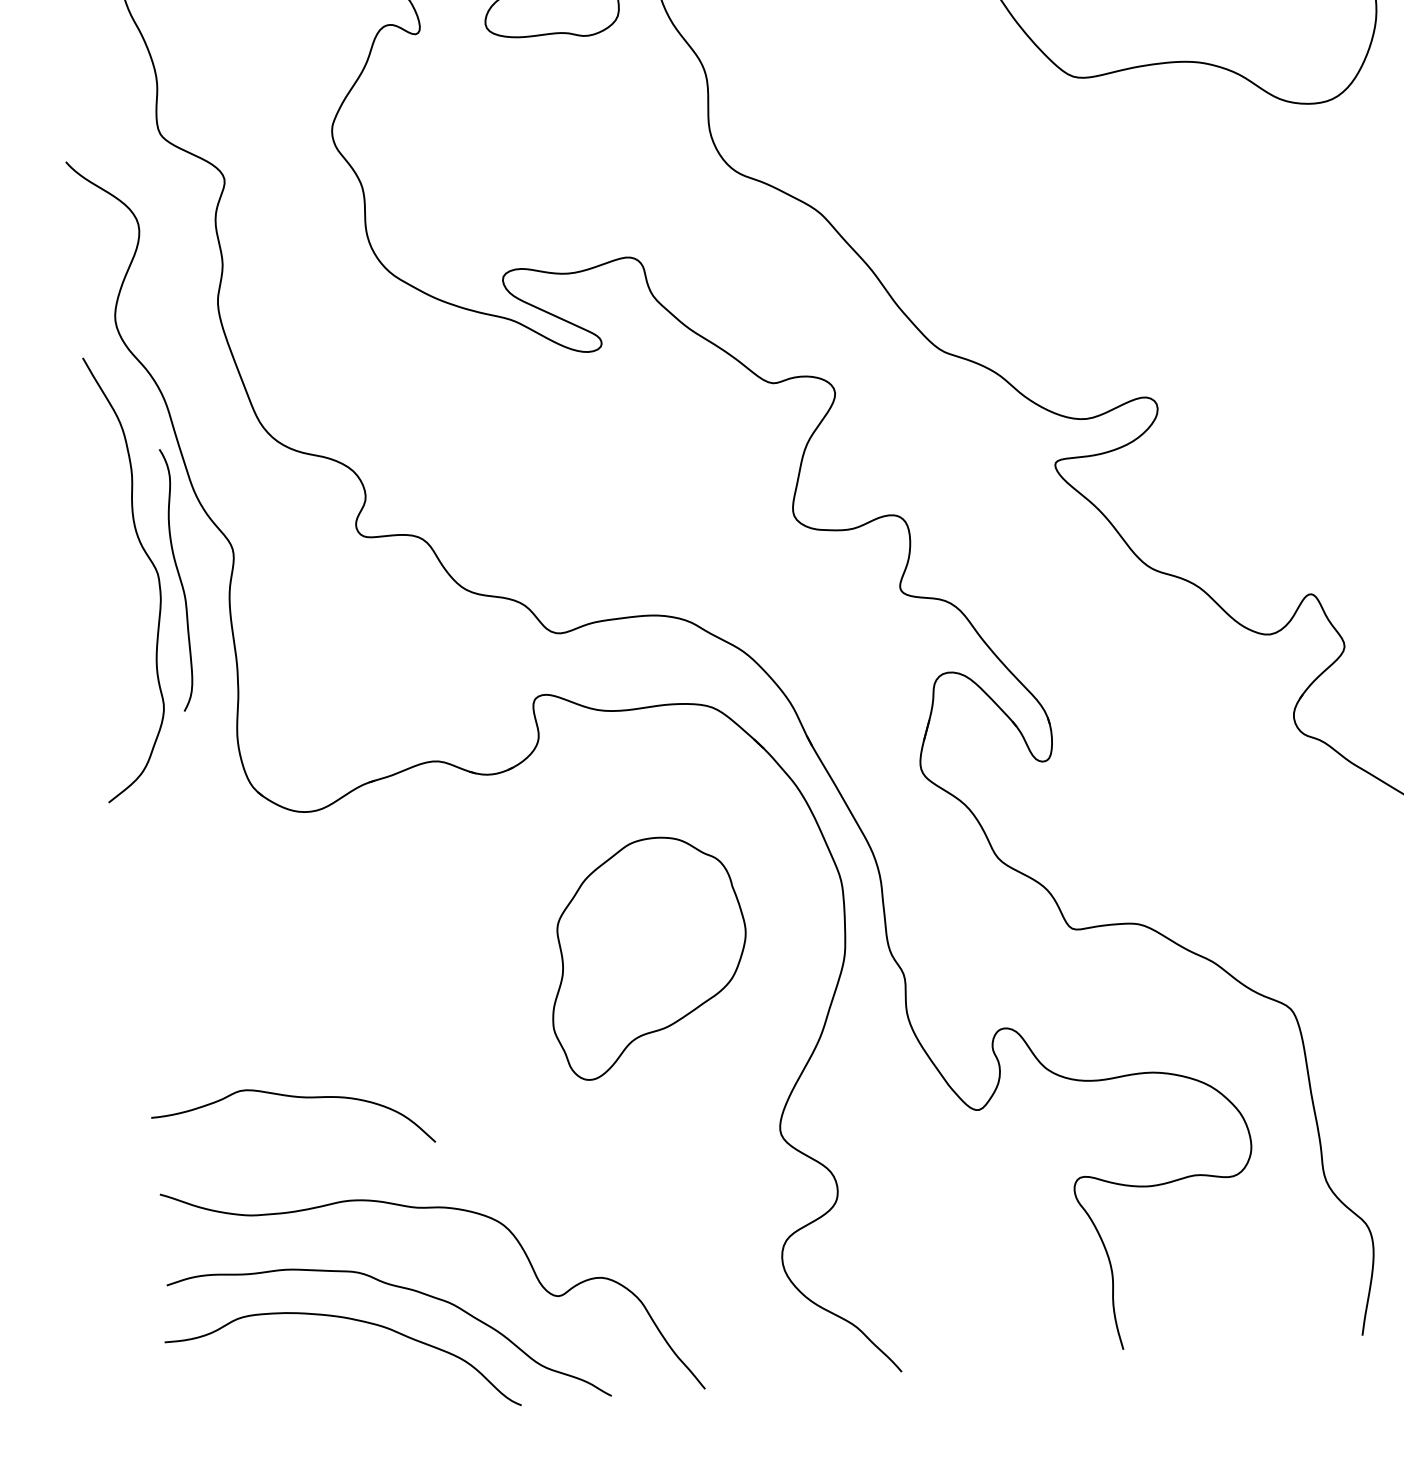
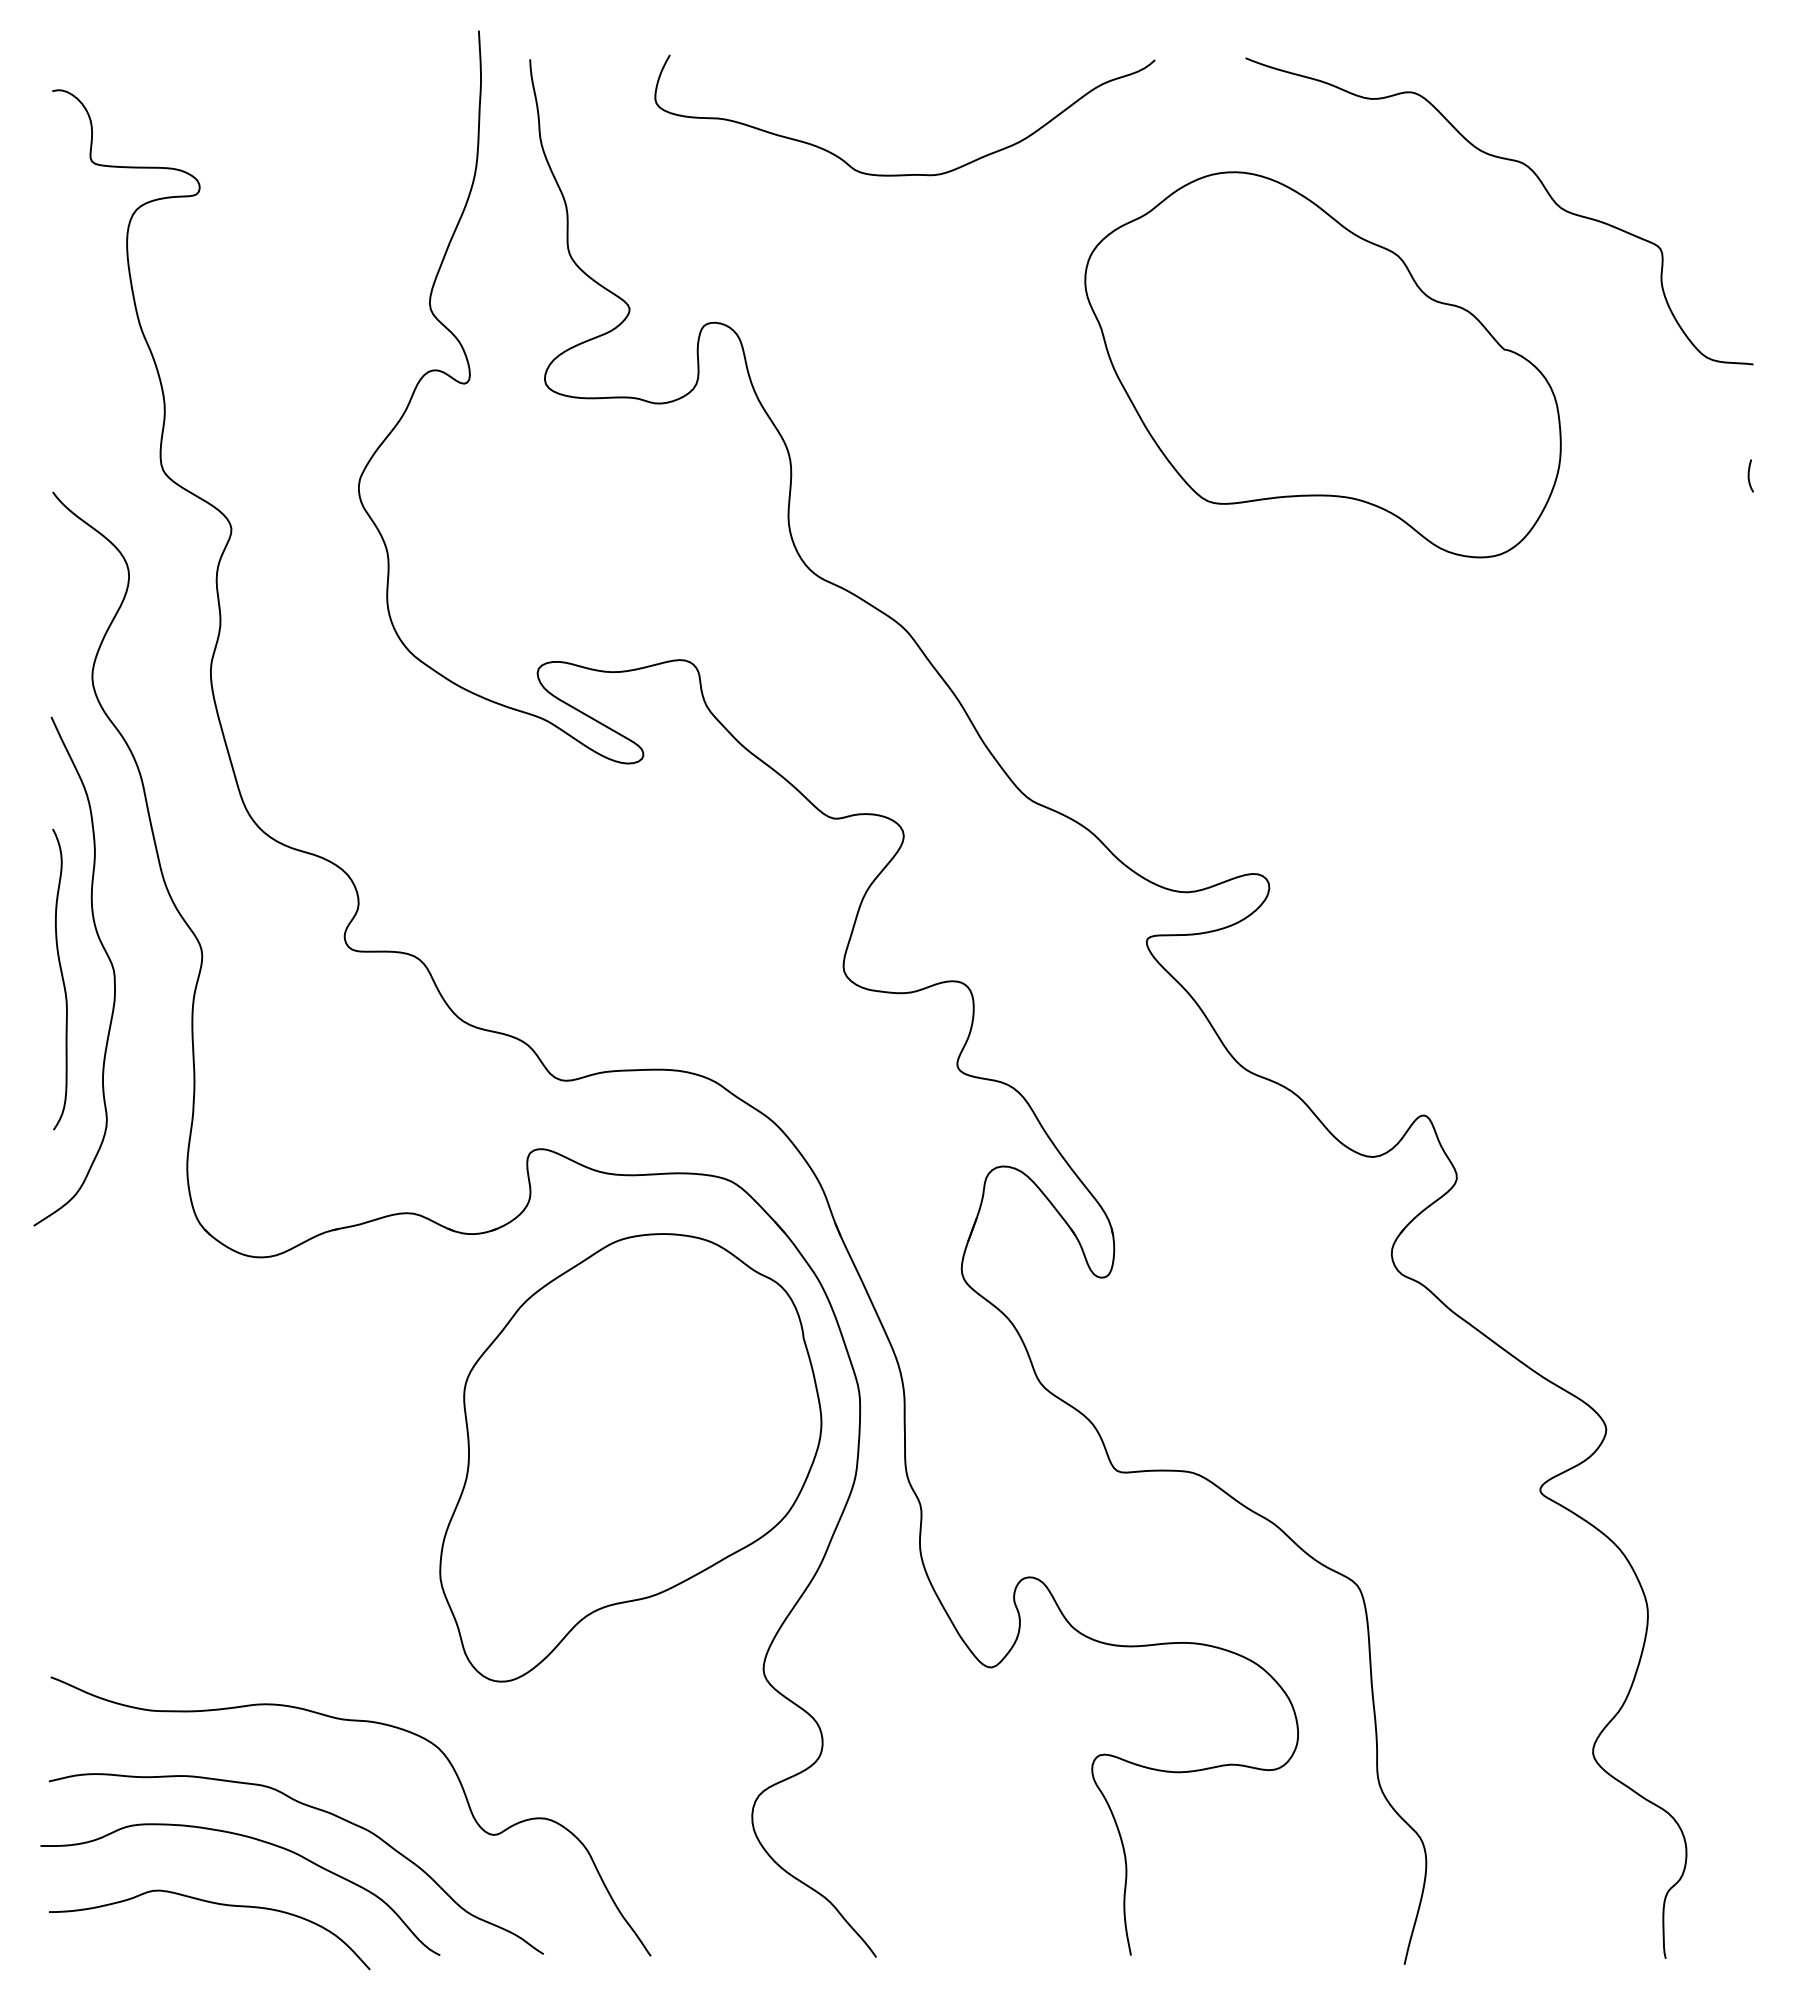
curve: (178, 577) -> (61, 977), moved
part: (647, 956) -> (630, 1457), size x1.67
curve: (295, 1097) -> (215, 1904), moved

